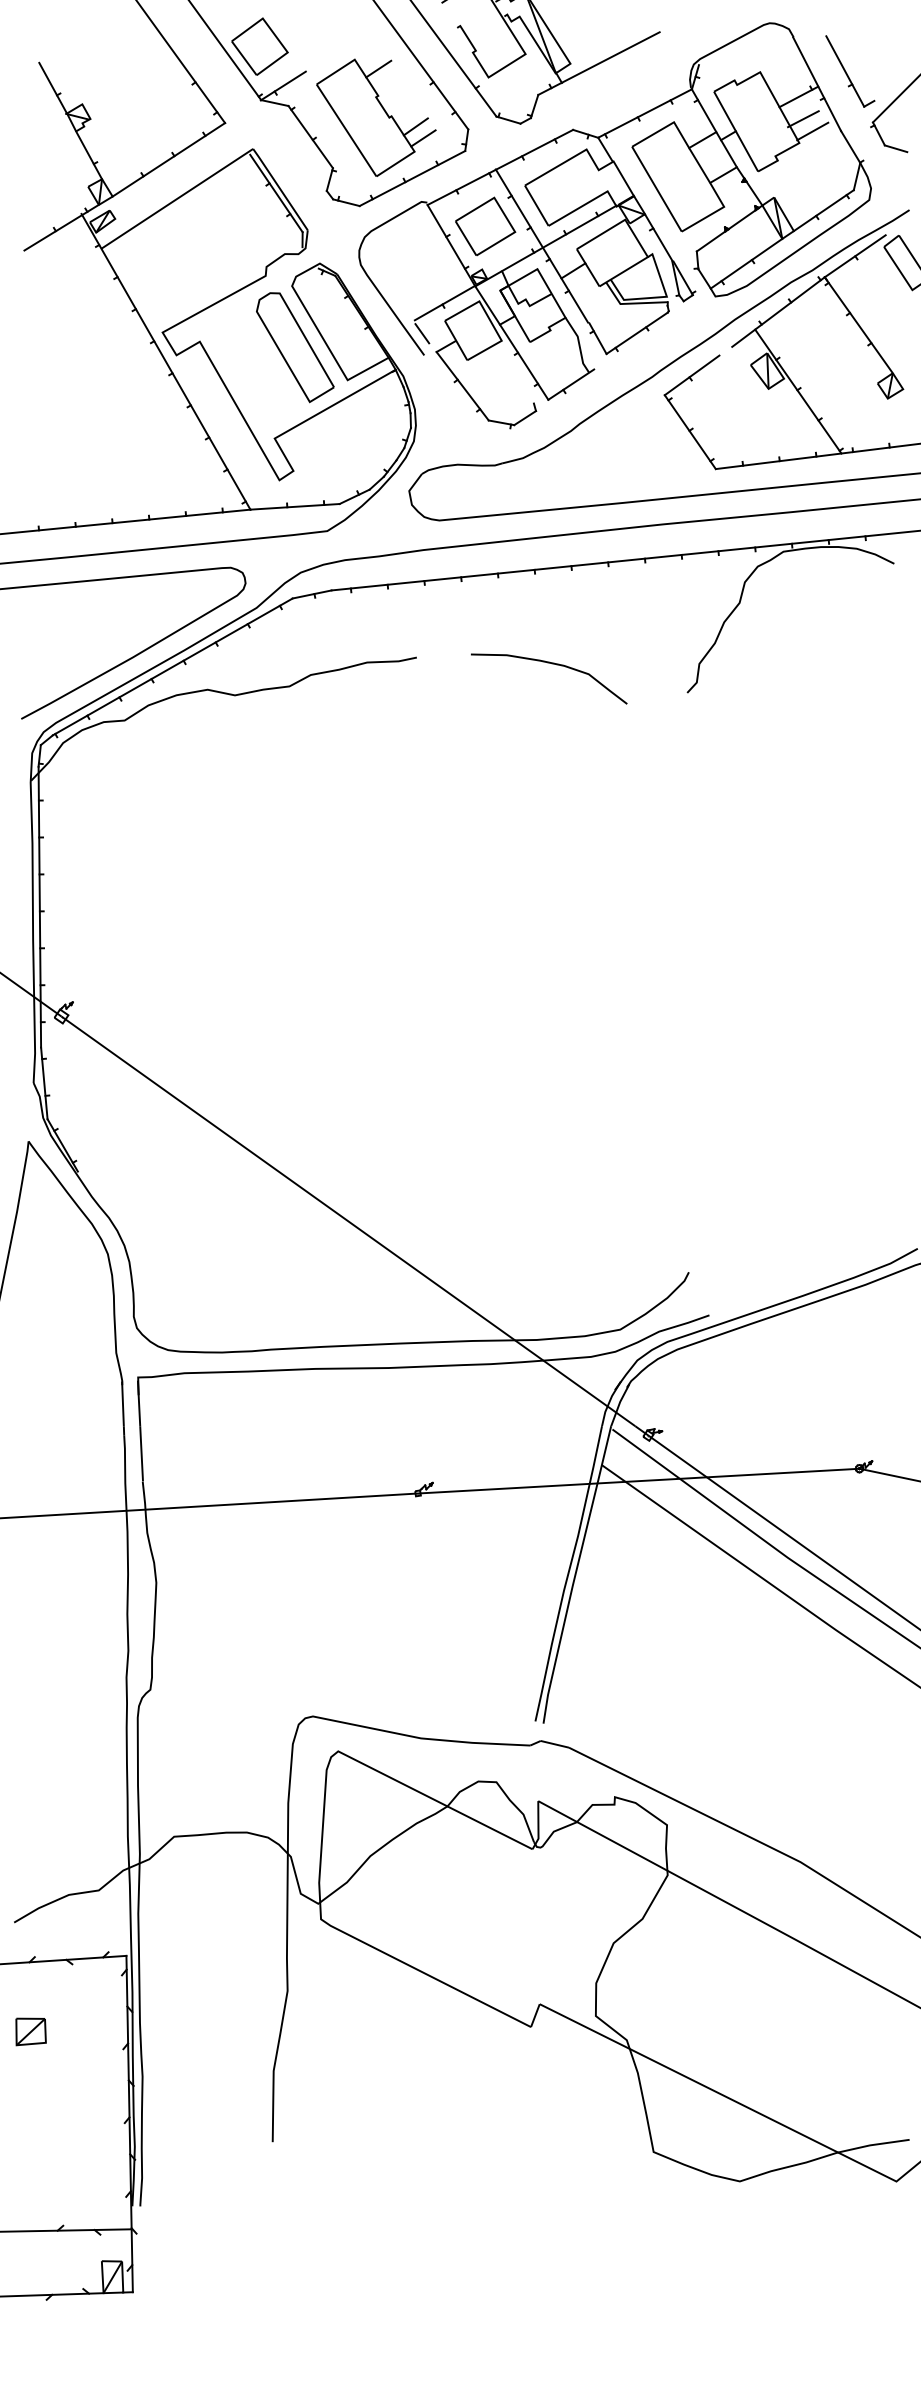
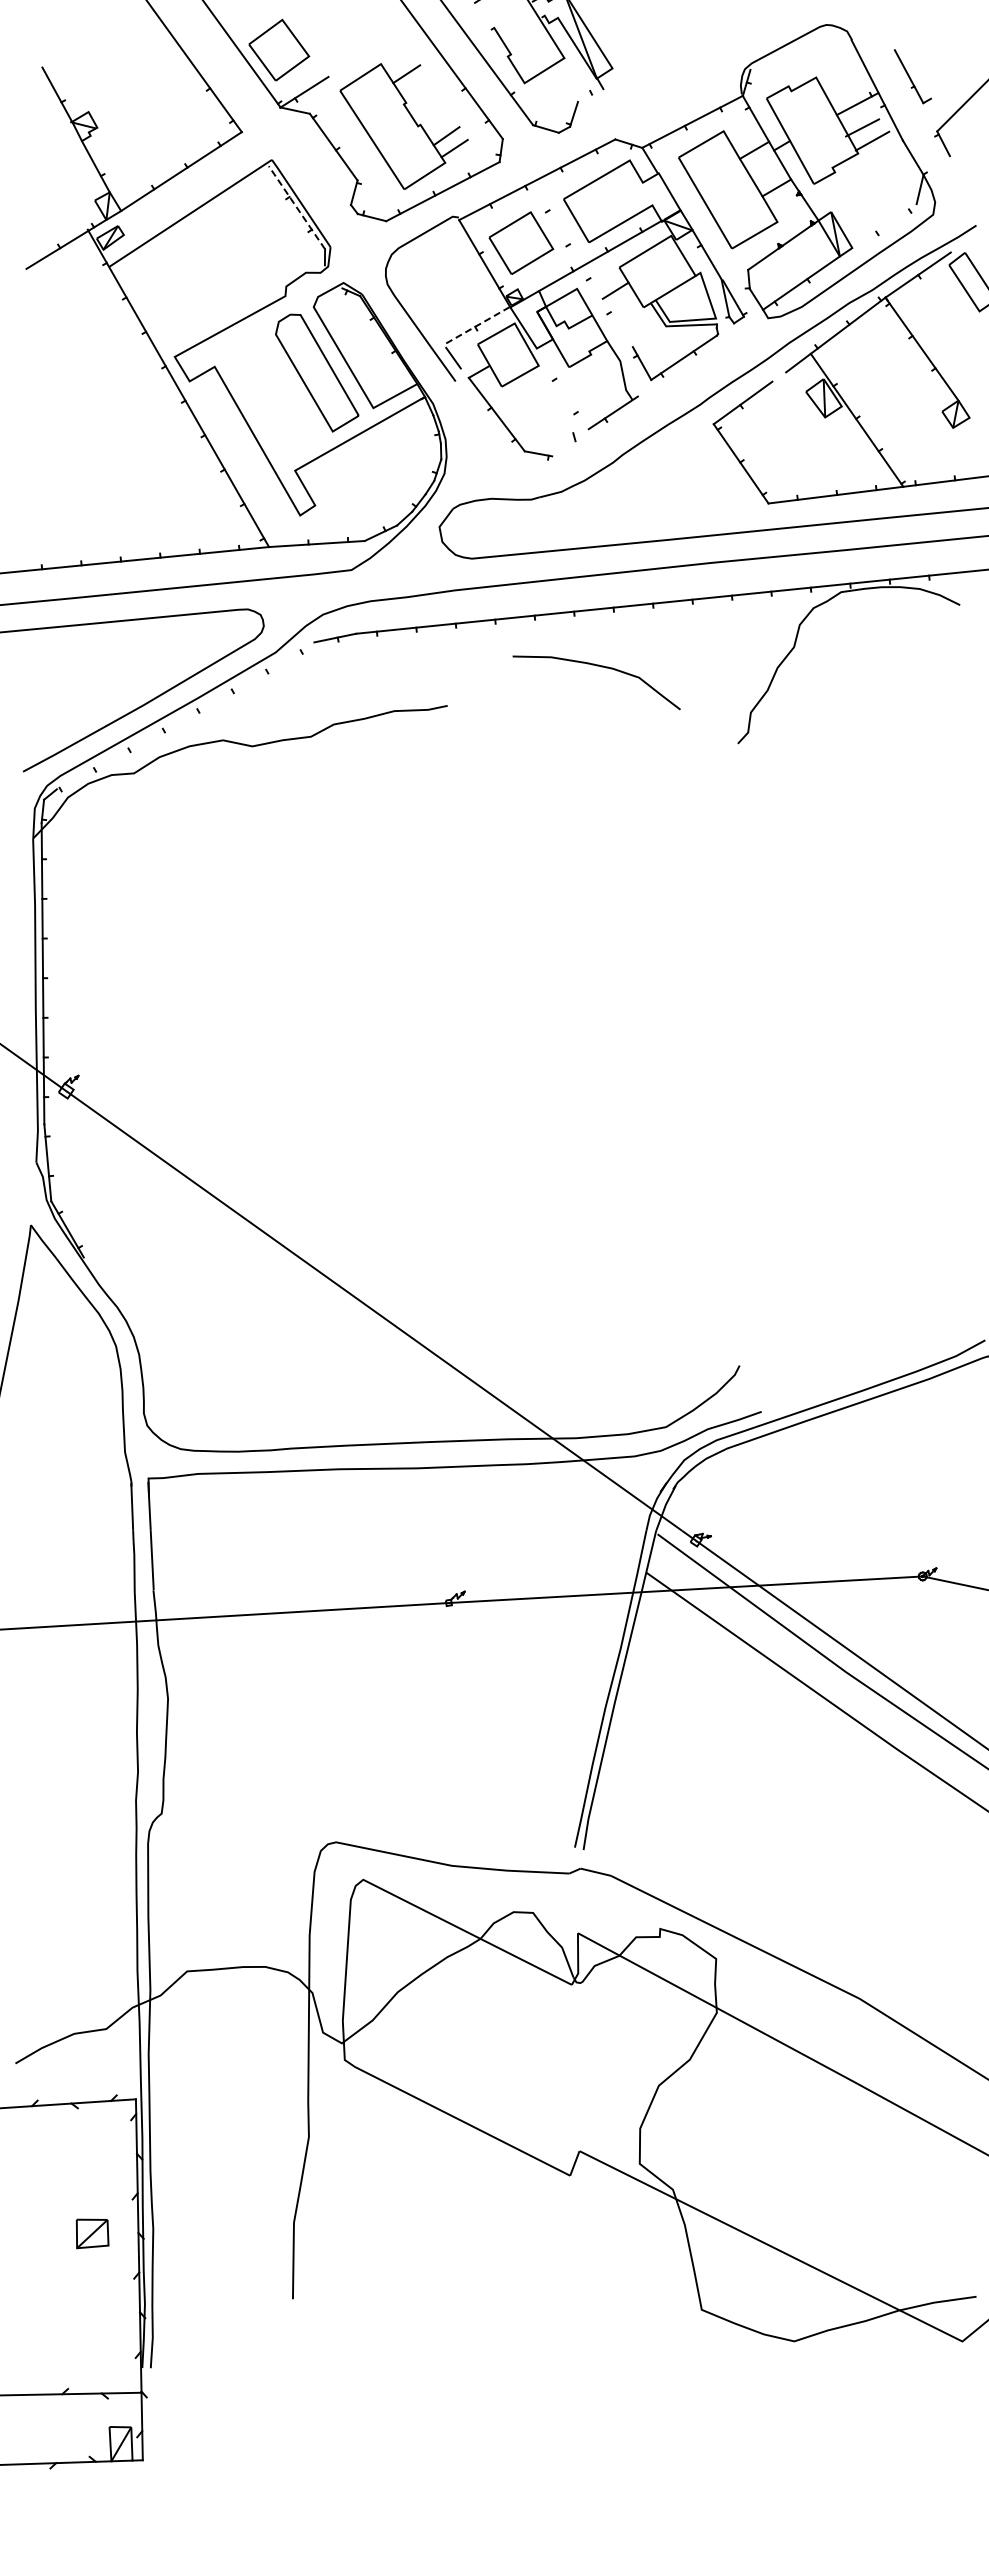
line: (599, 62) -> (643, 67), removed
part: (849, 71) -> (912, 76), size x0.7
line: (895, 148) -> (961, 159), removed
line: (276, 193) -> (296, 207), solid -> dashed
line: (823, 211) -> (884, 226), removed
line: (541, 245) -> (581, 263), removed
line: (444, 303) -> (477, 325), solid -> dashed
line: (523, 361) -> (562, 388), removed
line: (524, 417) -> (563, 448), removed
curve: (553, 664) -> (601, 667), moved
line: (172, 666) -> (185, 715), removed
part: (30, 2031) -> (92, 2233), moved

